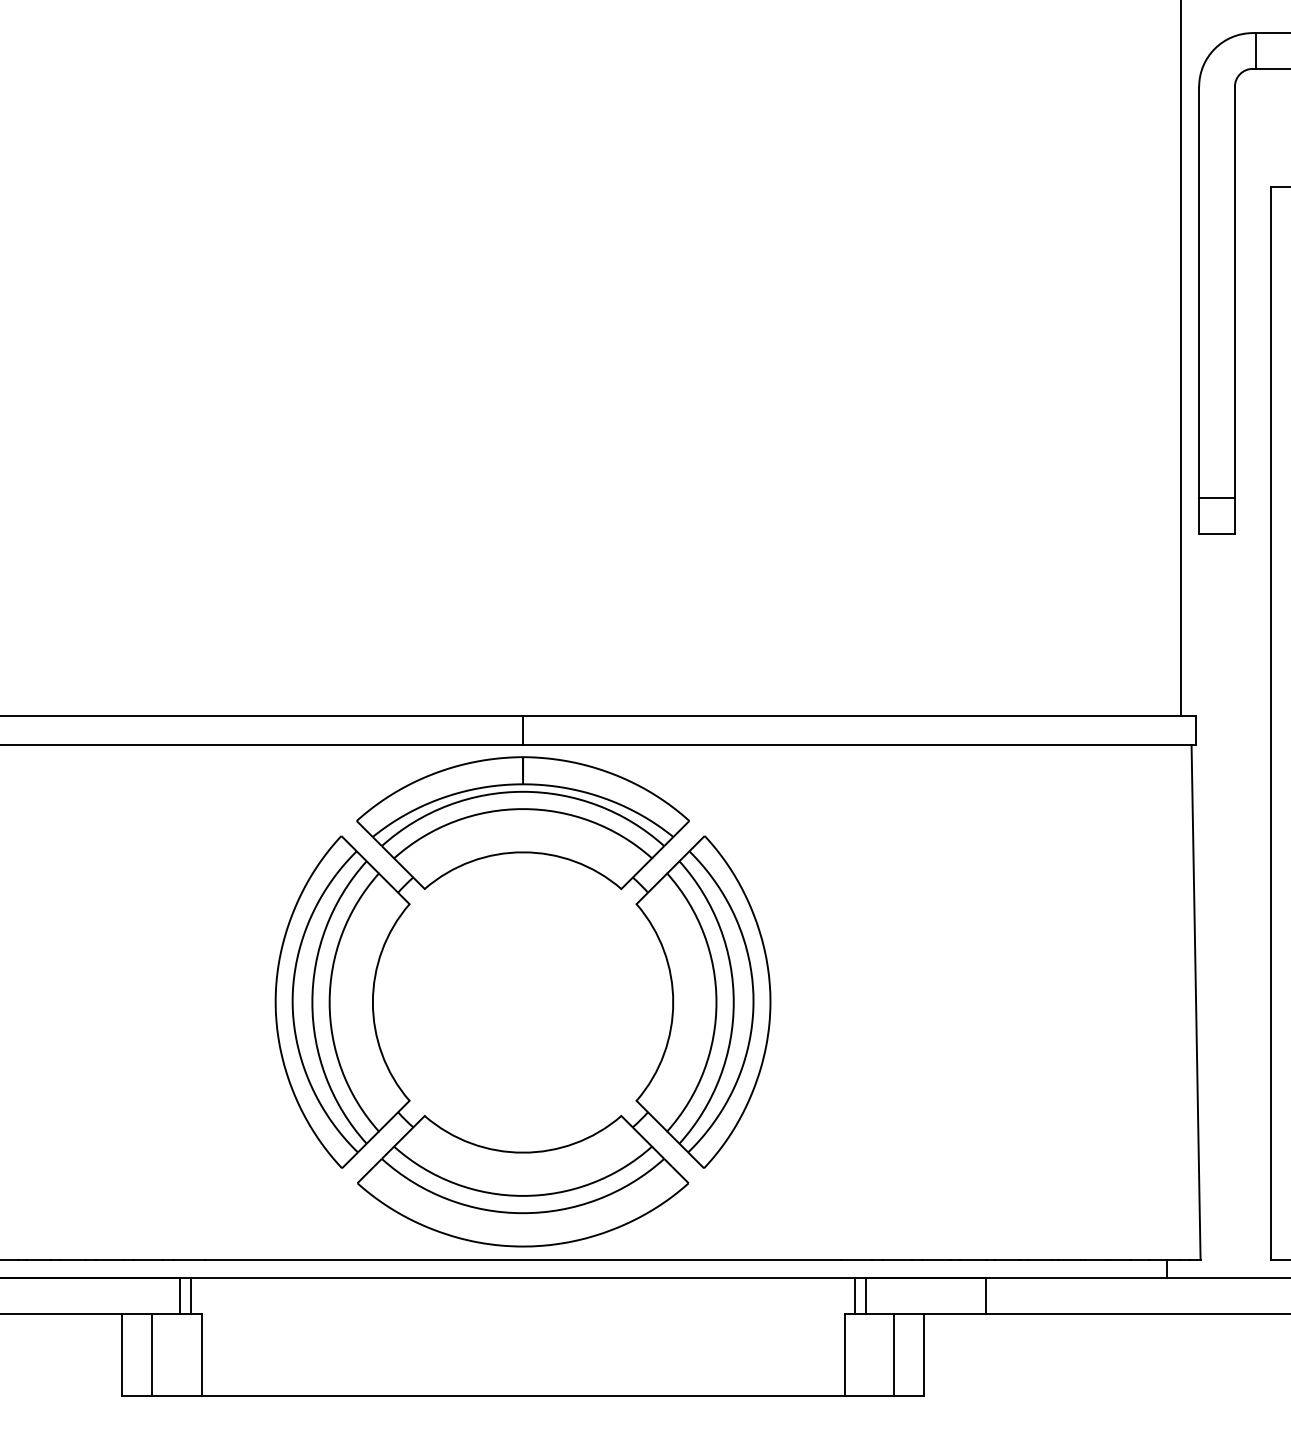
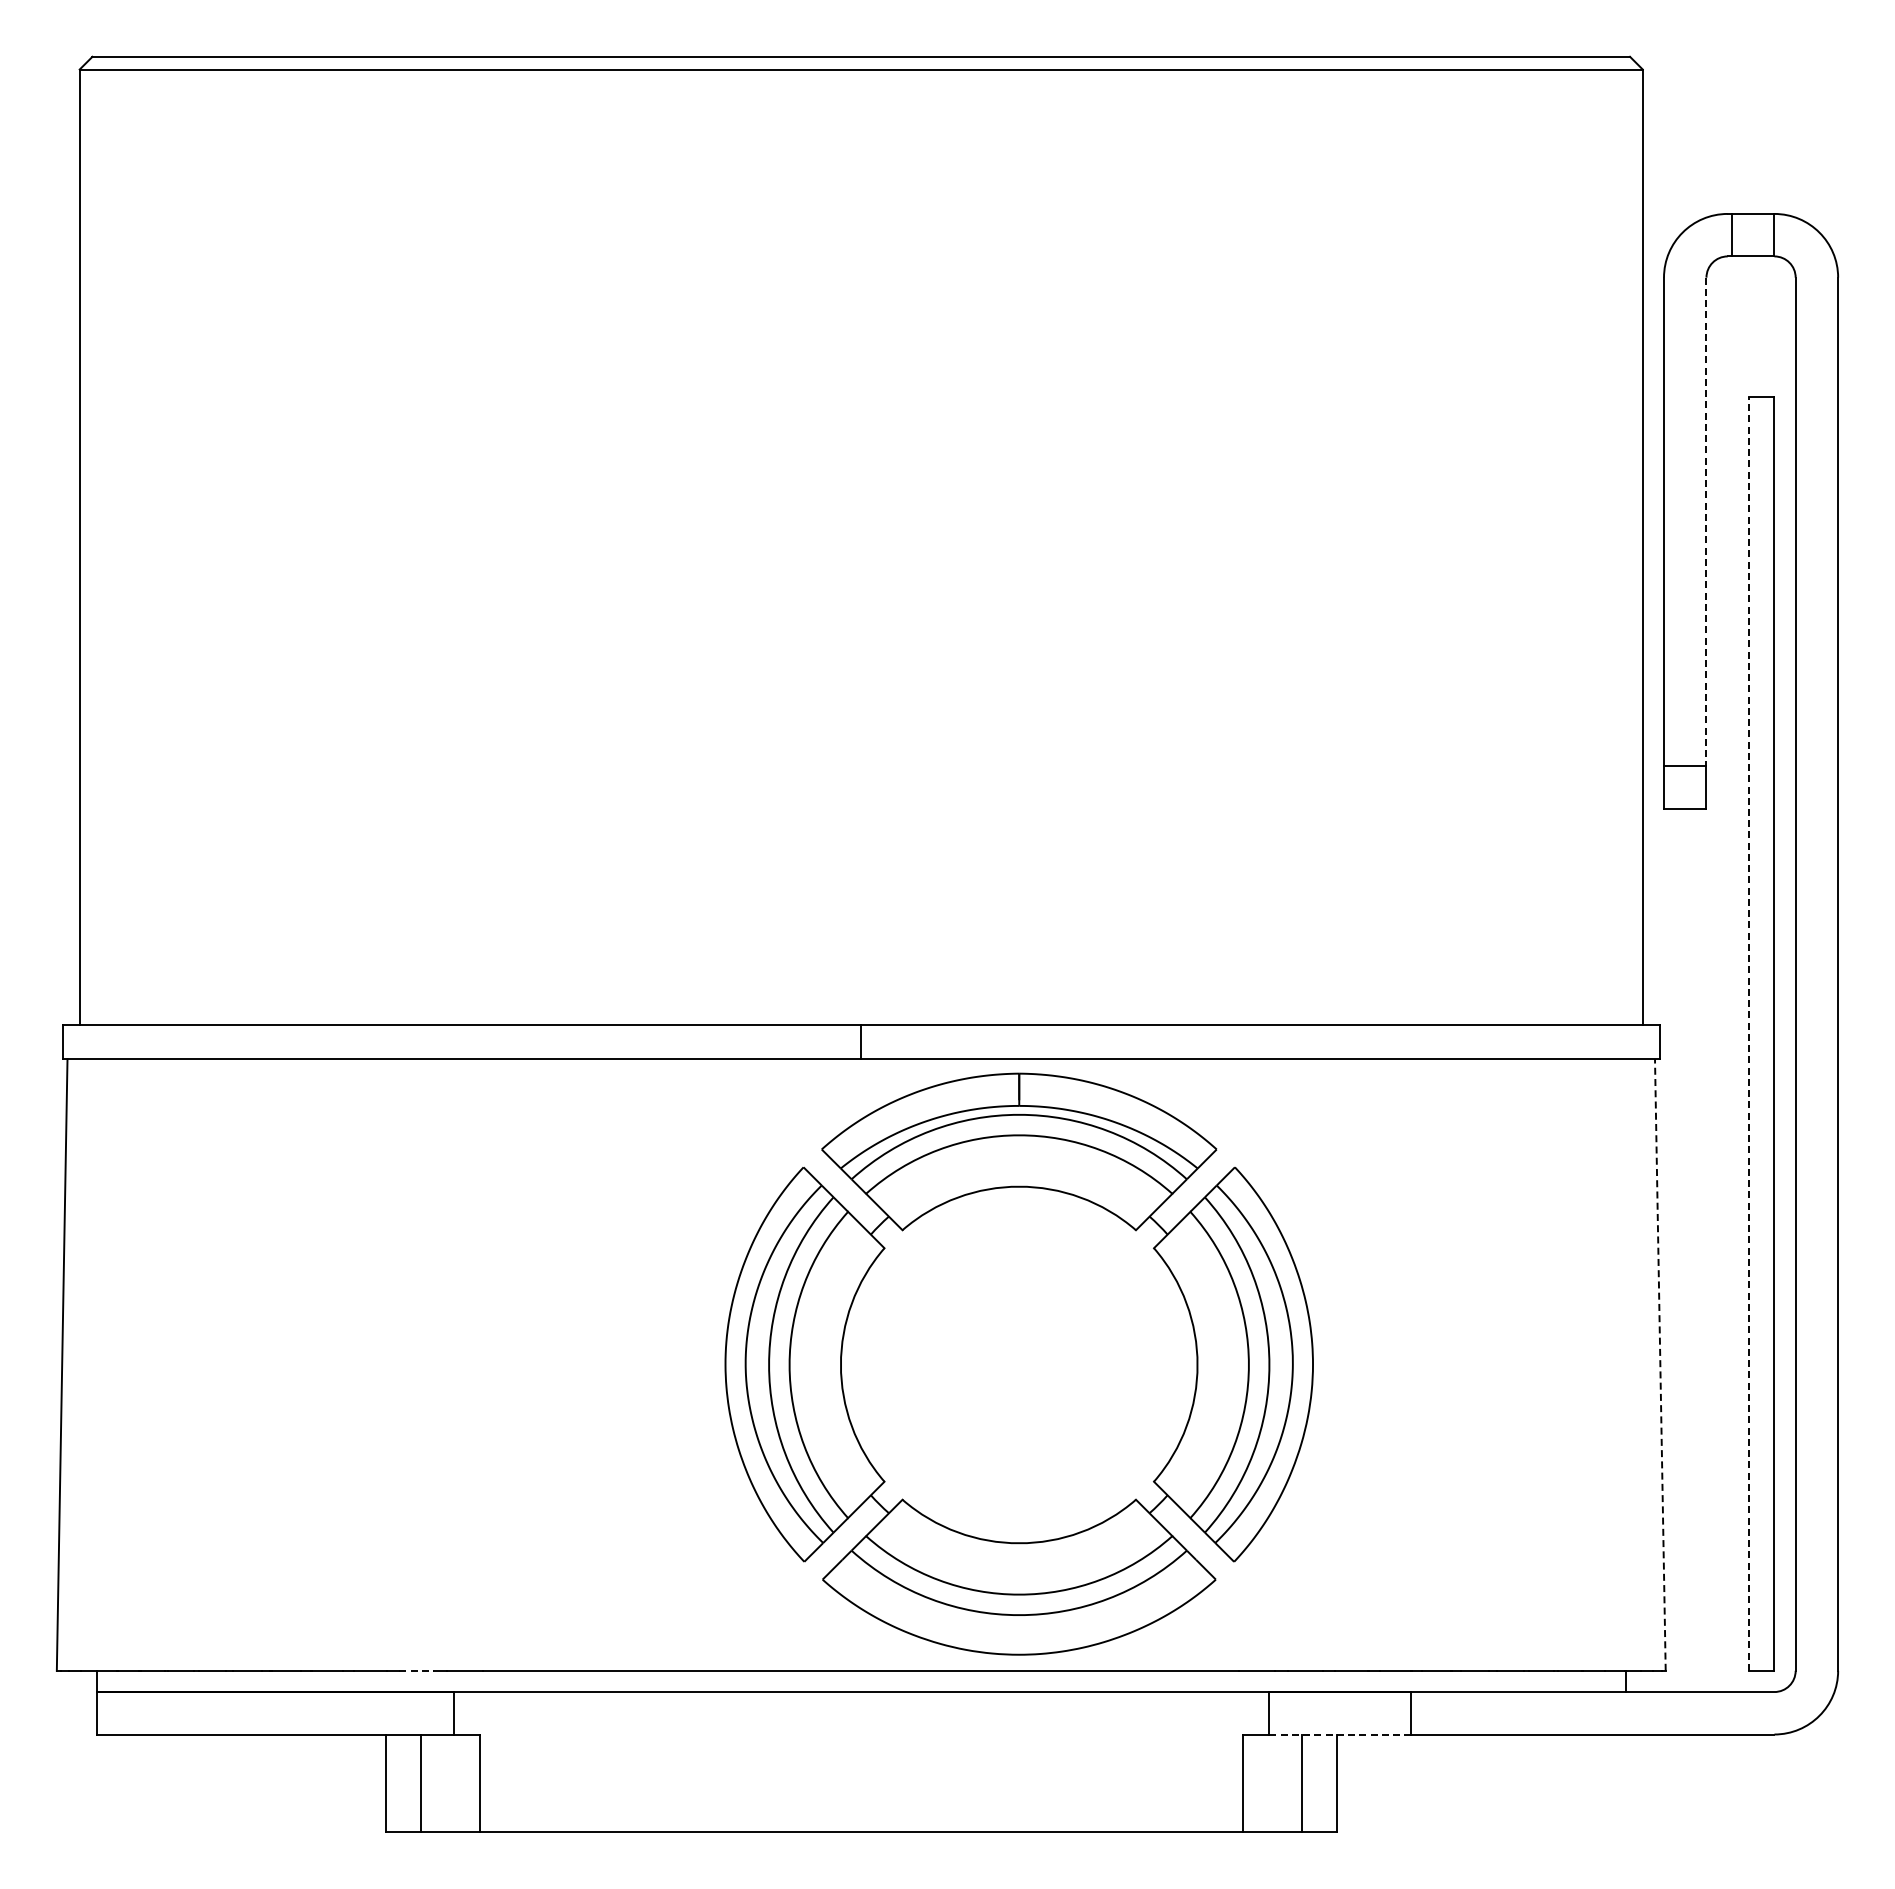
line: (1234, 292) -> (1706, 522), solid -> dashed
line: (1270, 723) -> (1748, 1033), solid -> dashed
part: (522, 1001) -> (1018, 1363), moved
line: (1196, 1002) -> (1660, 1364), solid -> dashed
line: (149, 1259) -> (417, 1670), solid -> dashed
line: (190, 1296) -> (466, 1713), removed
line: (855, 1296) -> (1255, 1713), removed
line: (925, 1313) -> (1339, 1734), solid -> dashed

